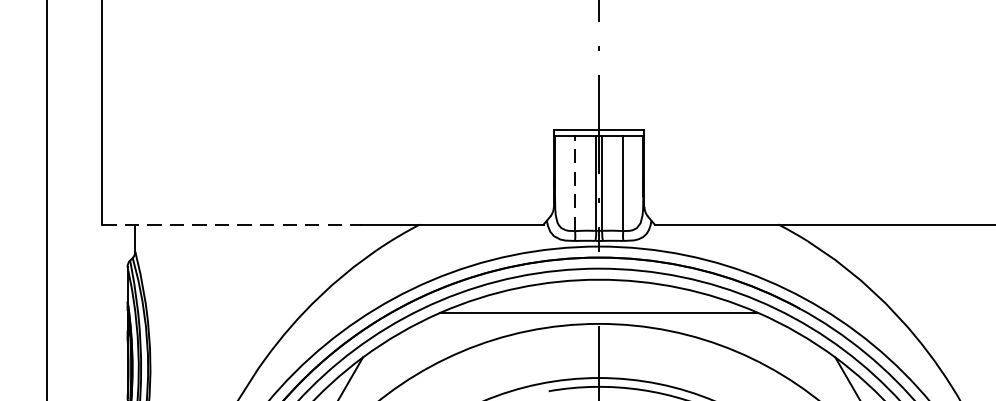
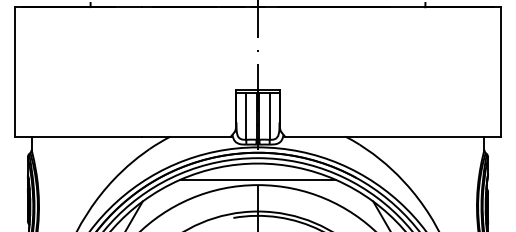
line: (575, 183) -> (246, 116), dashed -> solid
line: (233, 224) -> (79, 136), dashed -> solid

